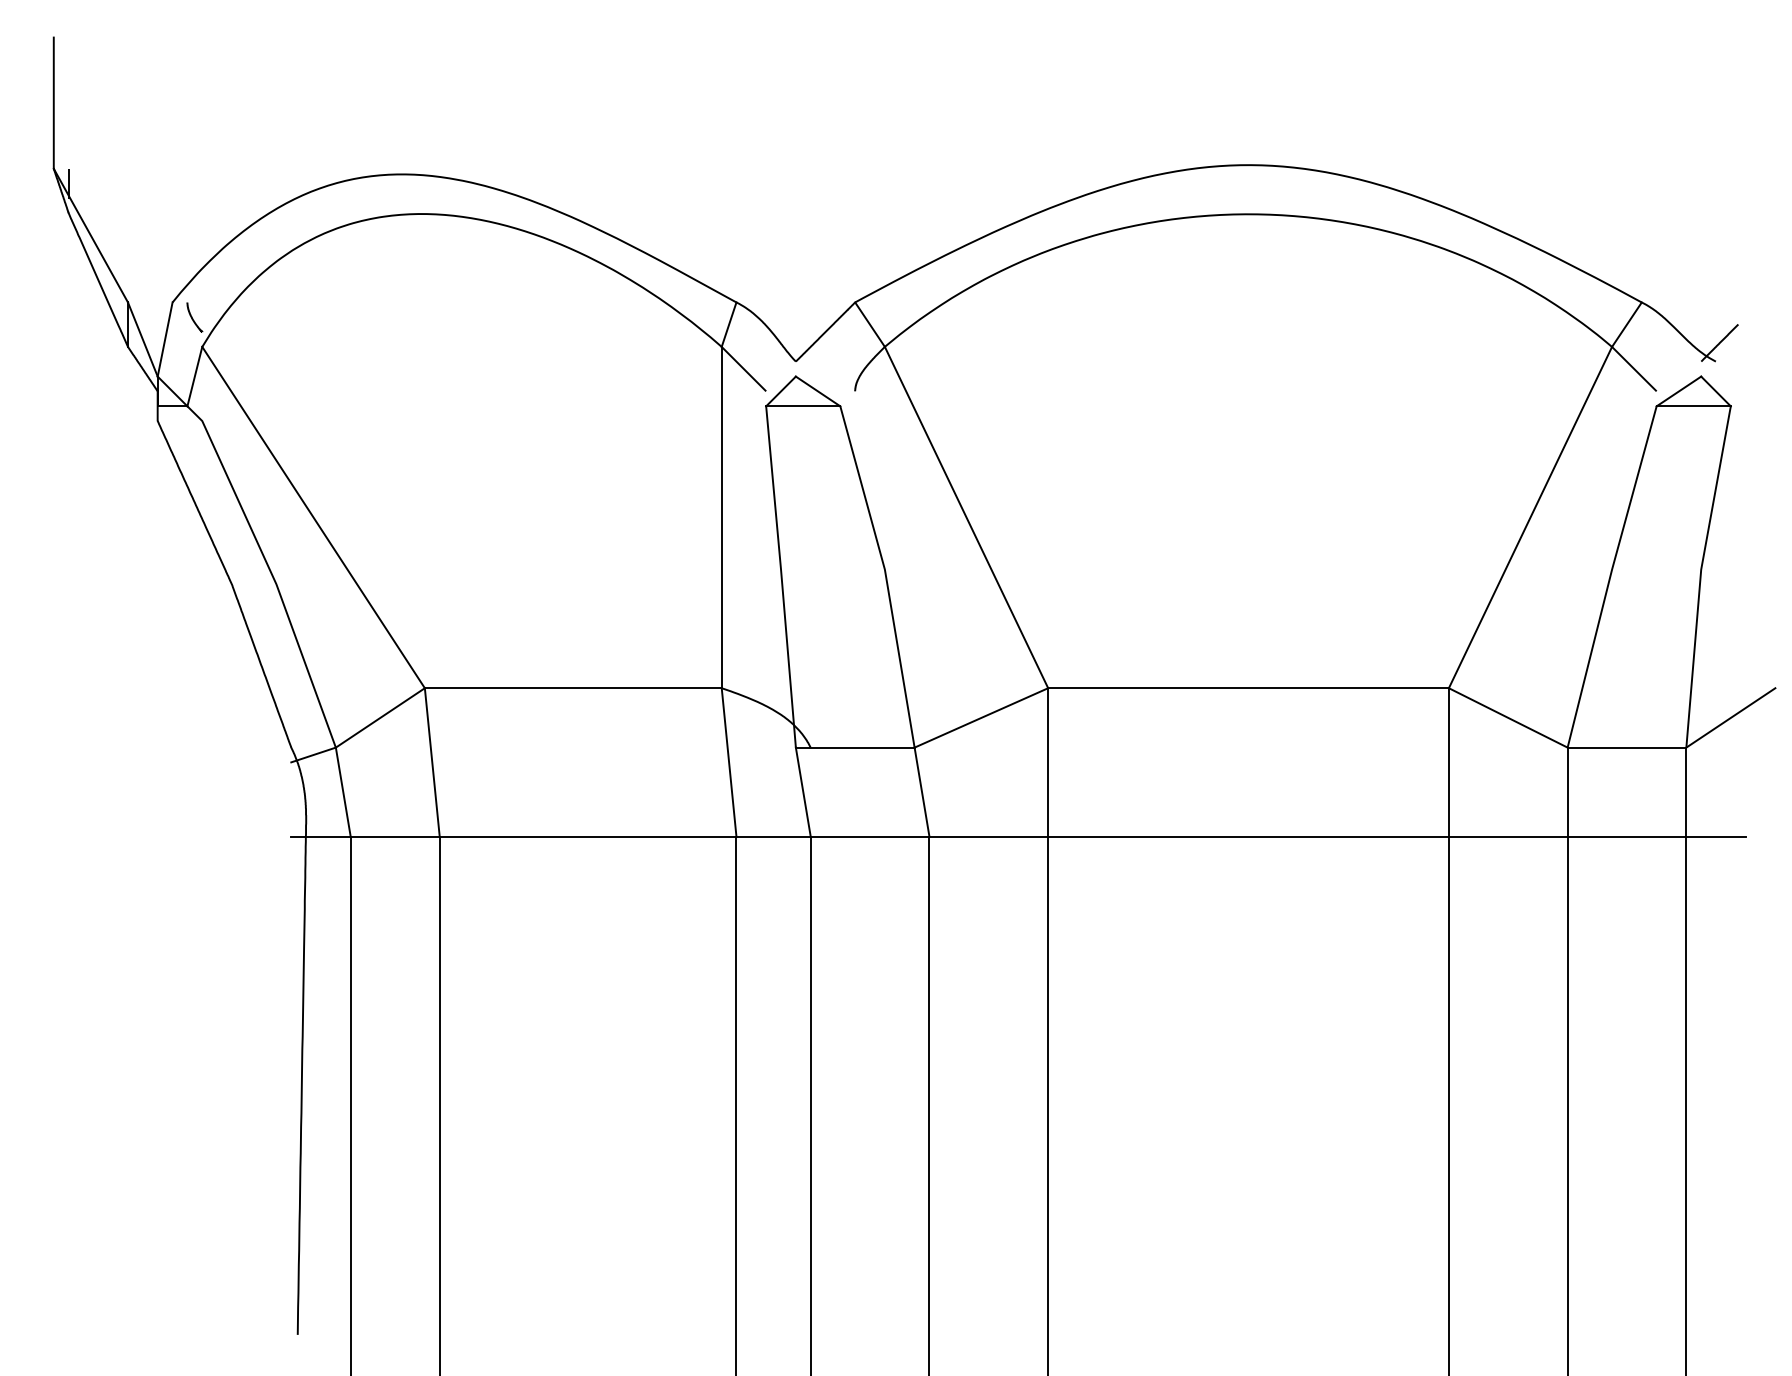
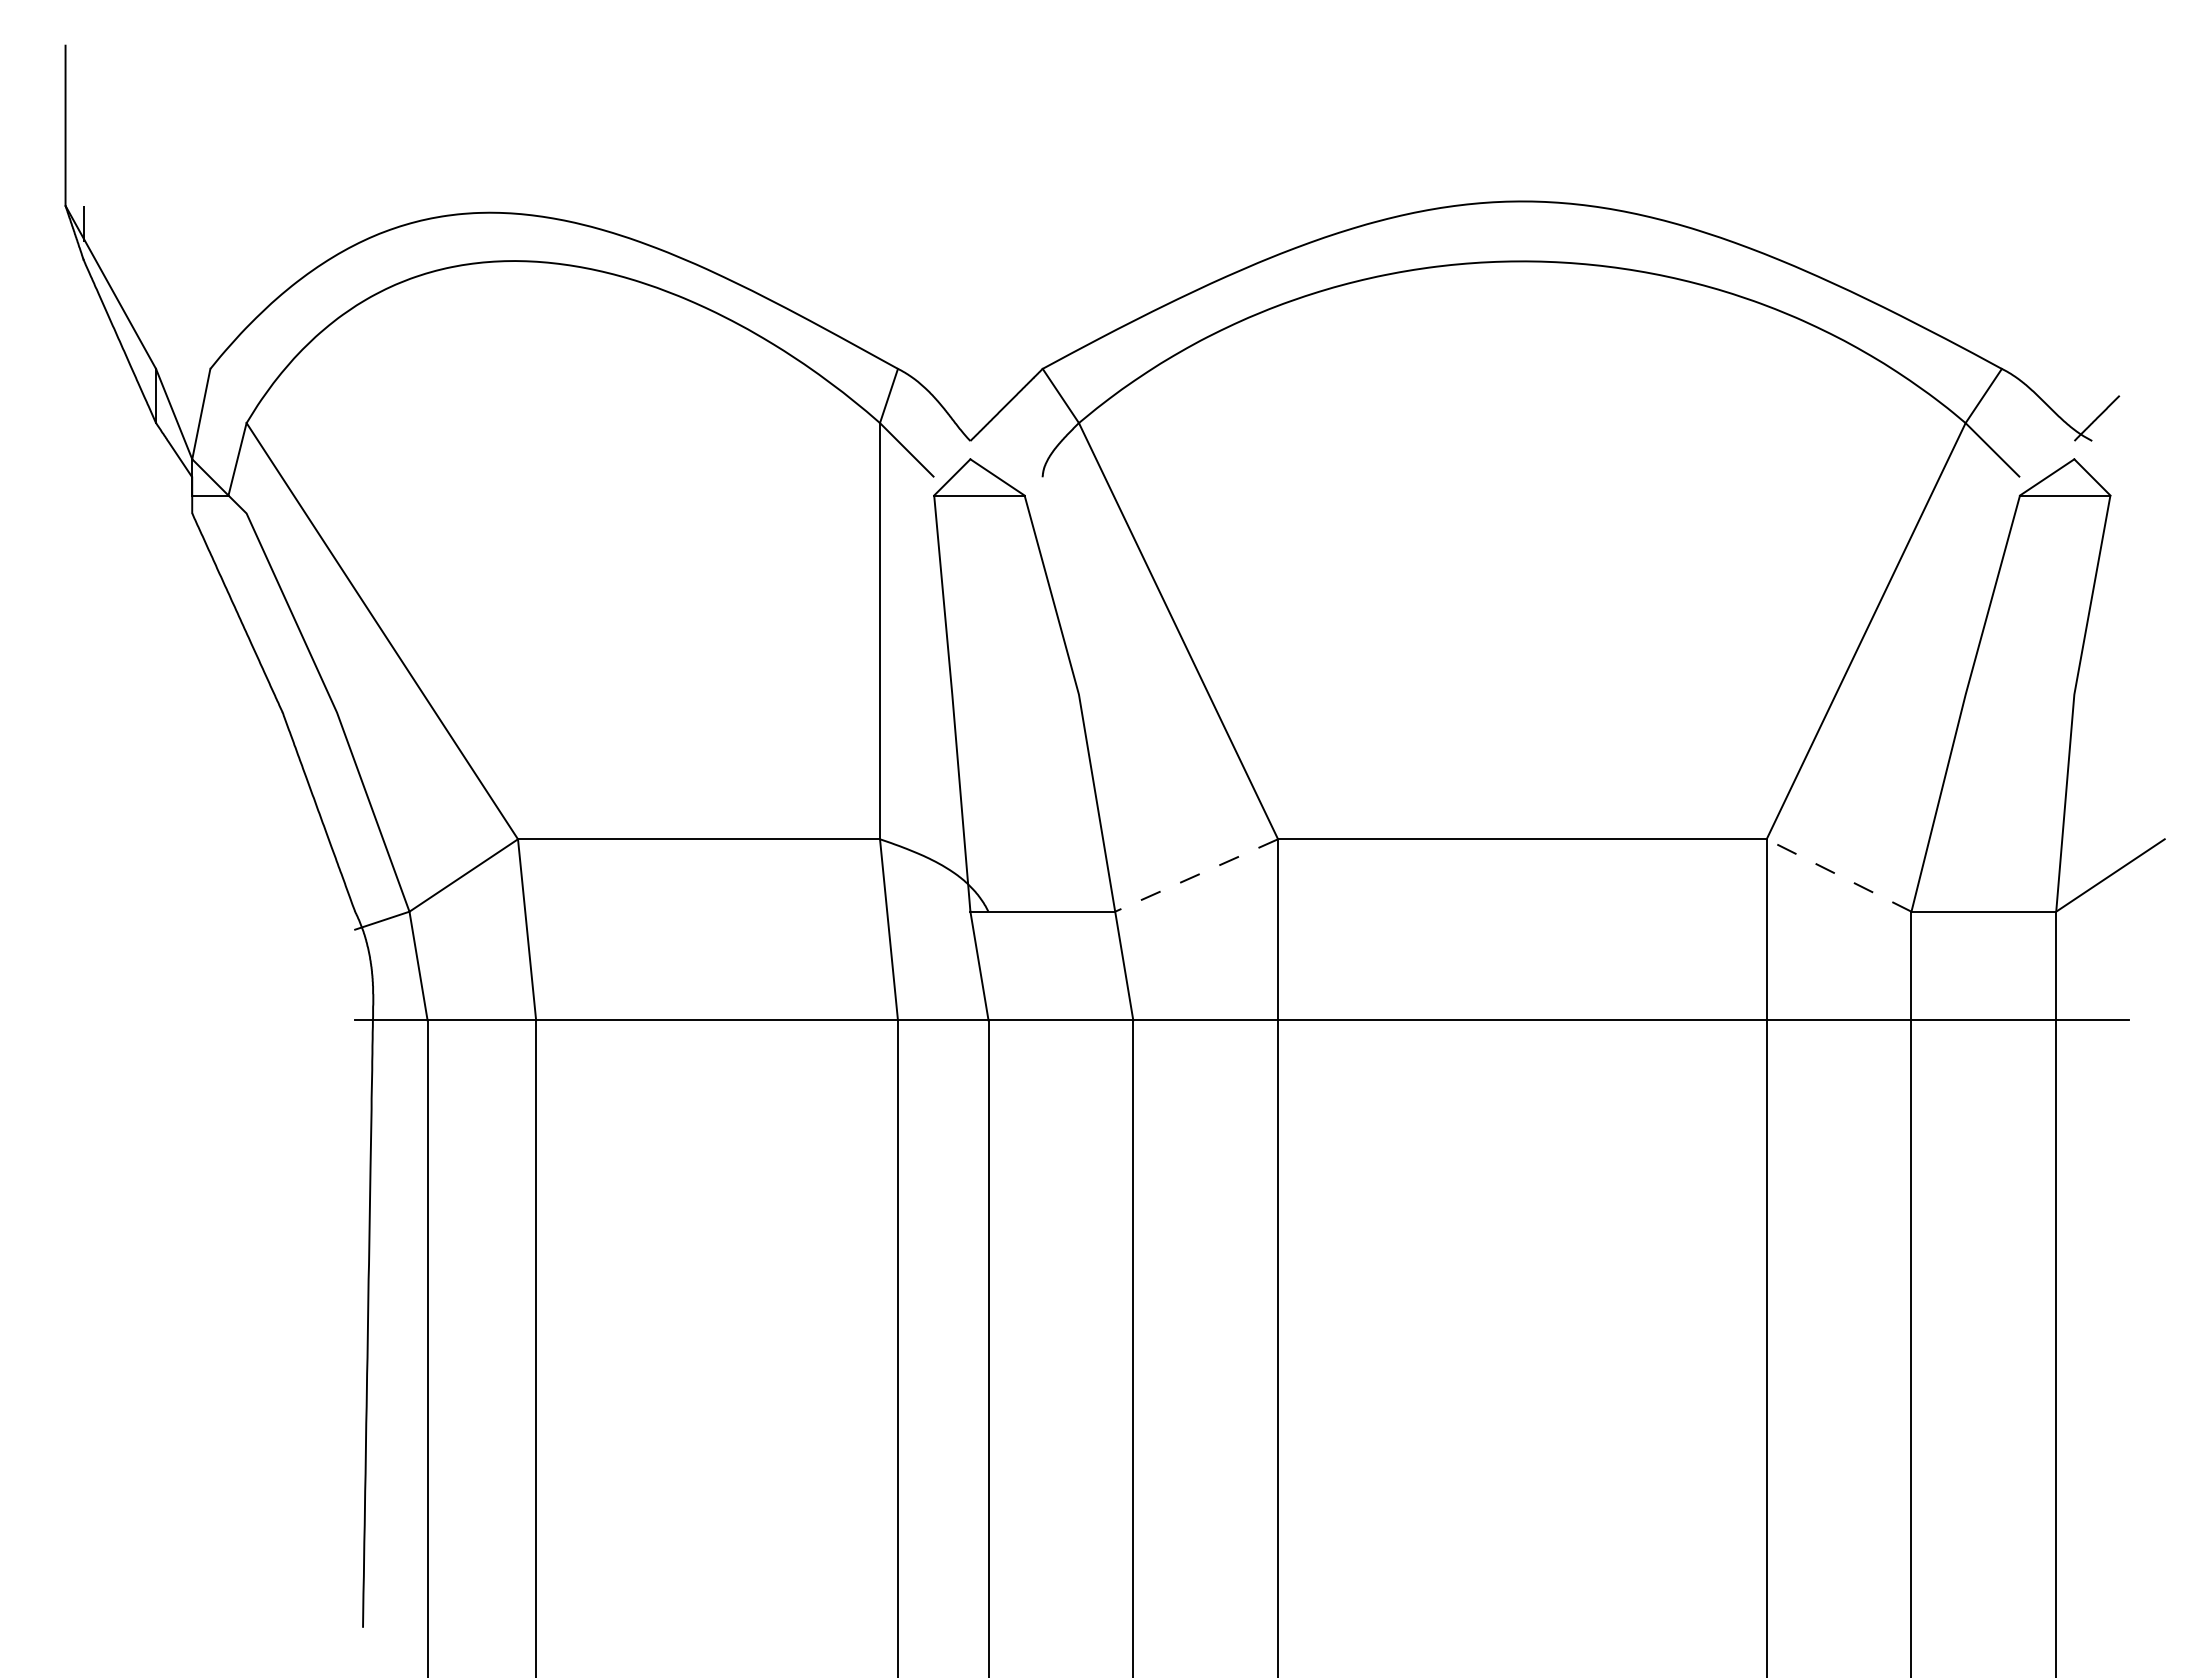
curve: (193, 318) -> (235, 388), removed
line: (981, 717) -> (1196, 875), solid -> dashed
line: (1508, 717) -> (1839, 875), solid -> dashed

